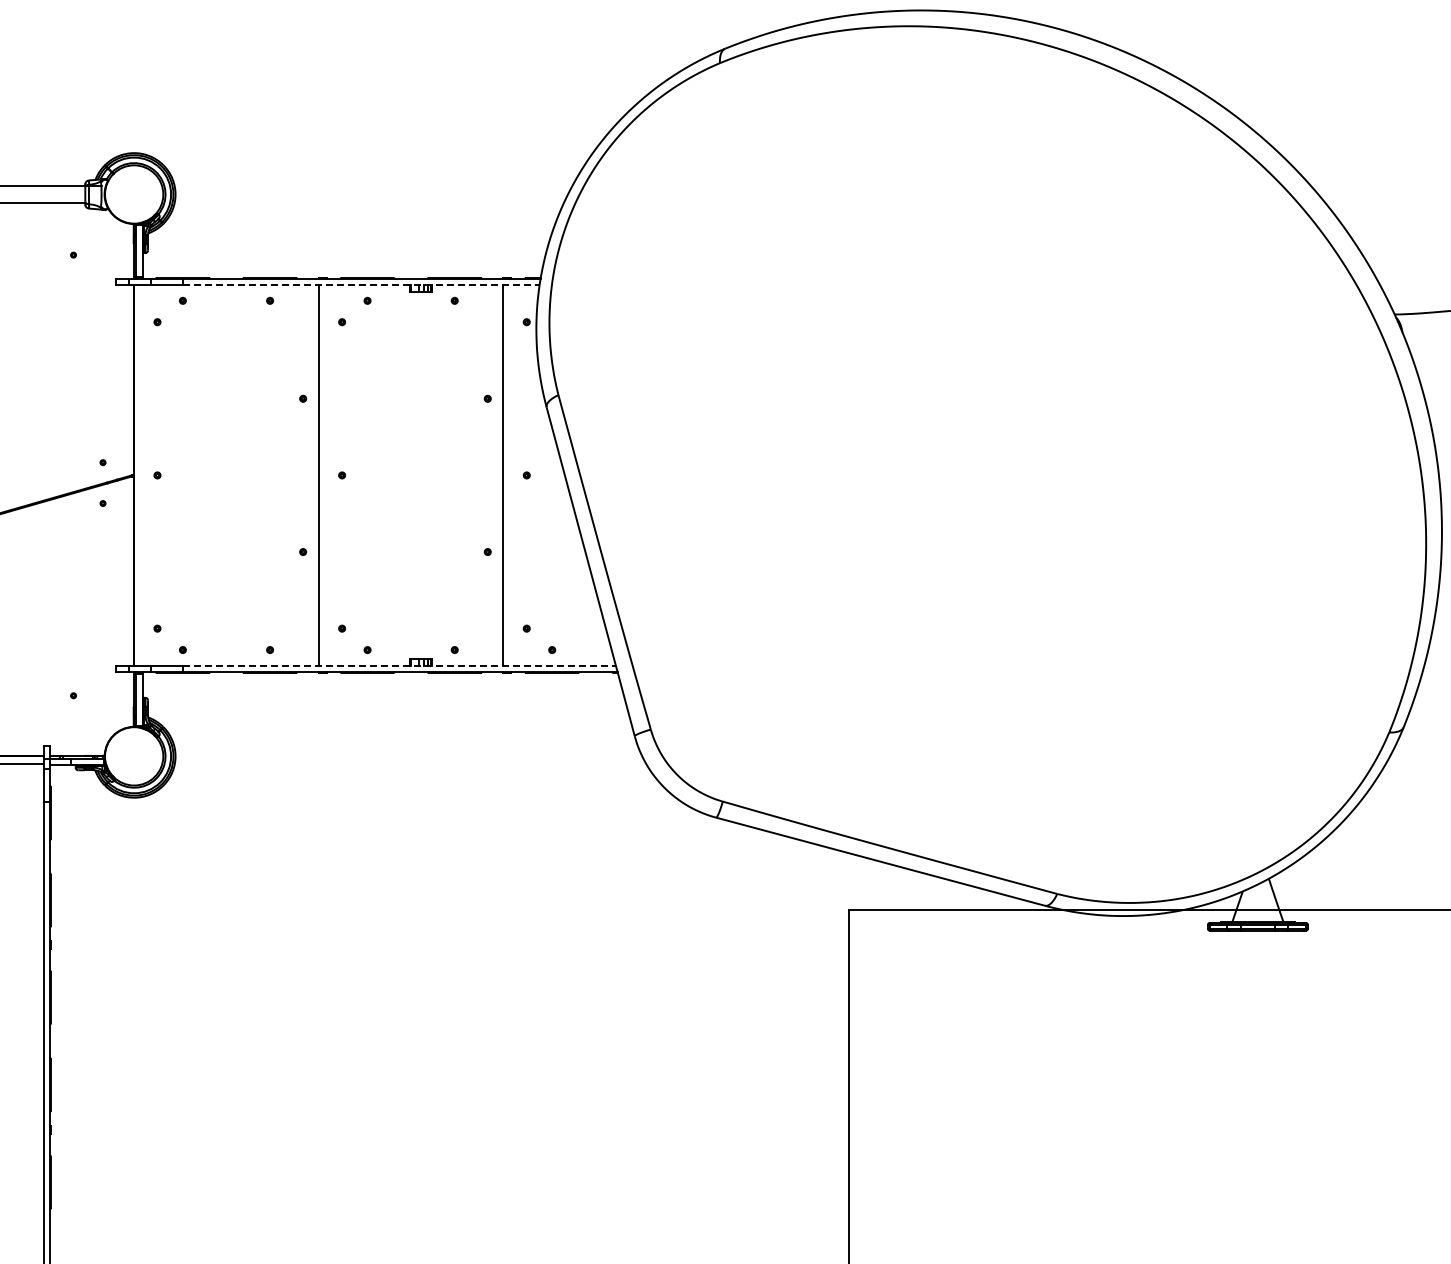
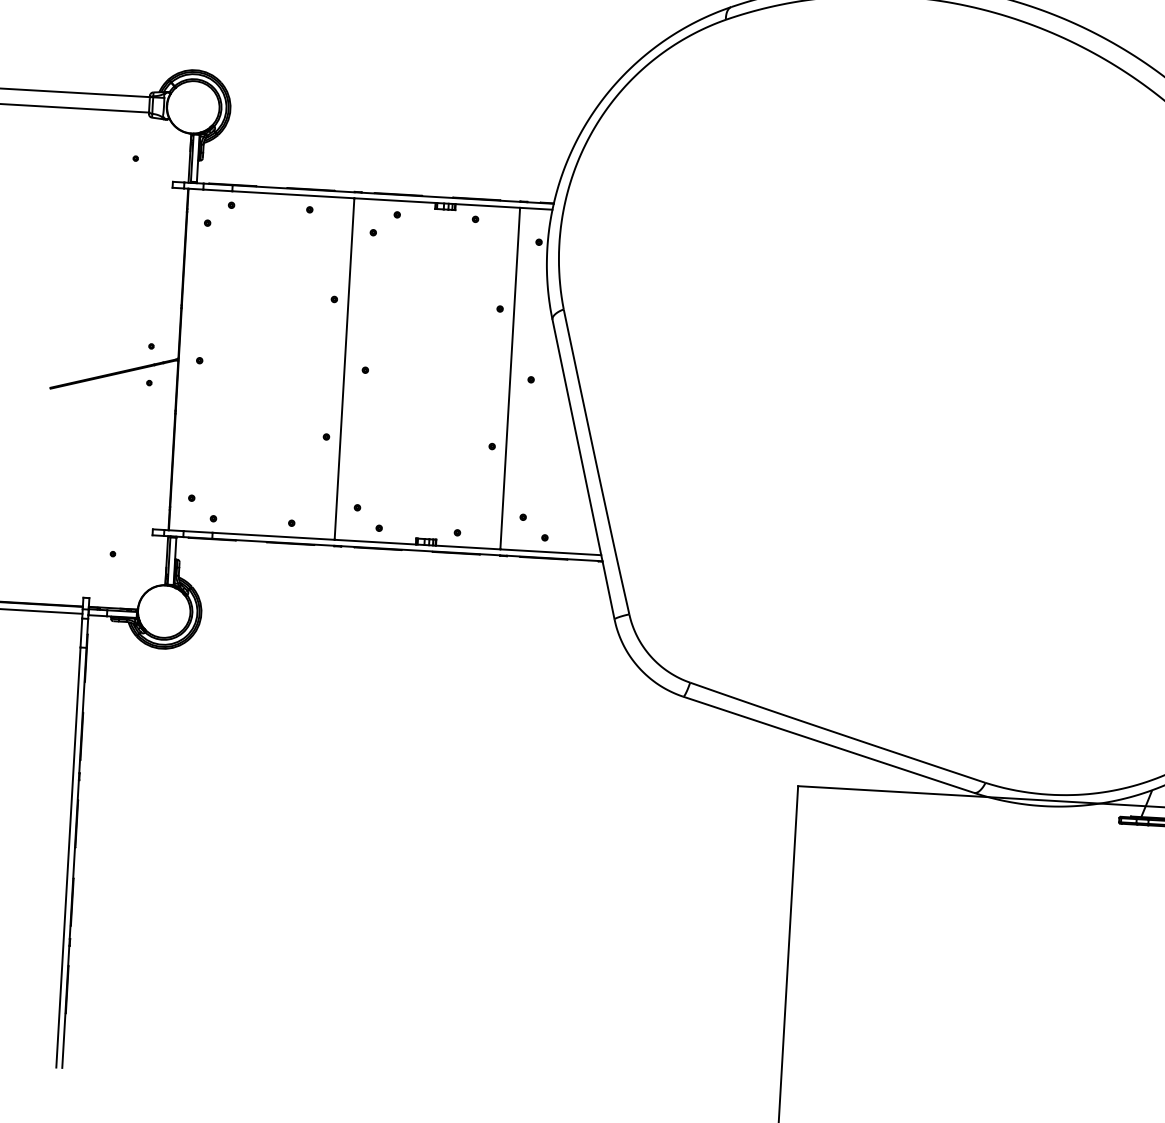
line: (361, 285) -> (392, 200), dashed -> solid
line: (399, 665) -> (407, 543), dashed -> solid

